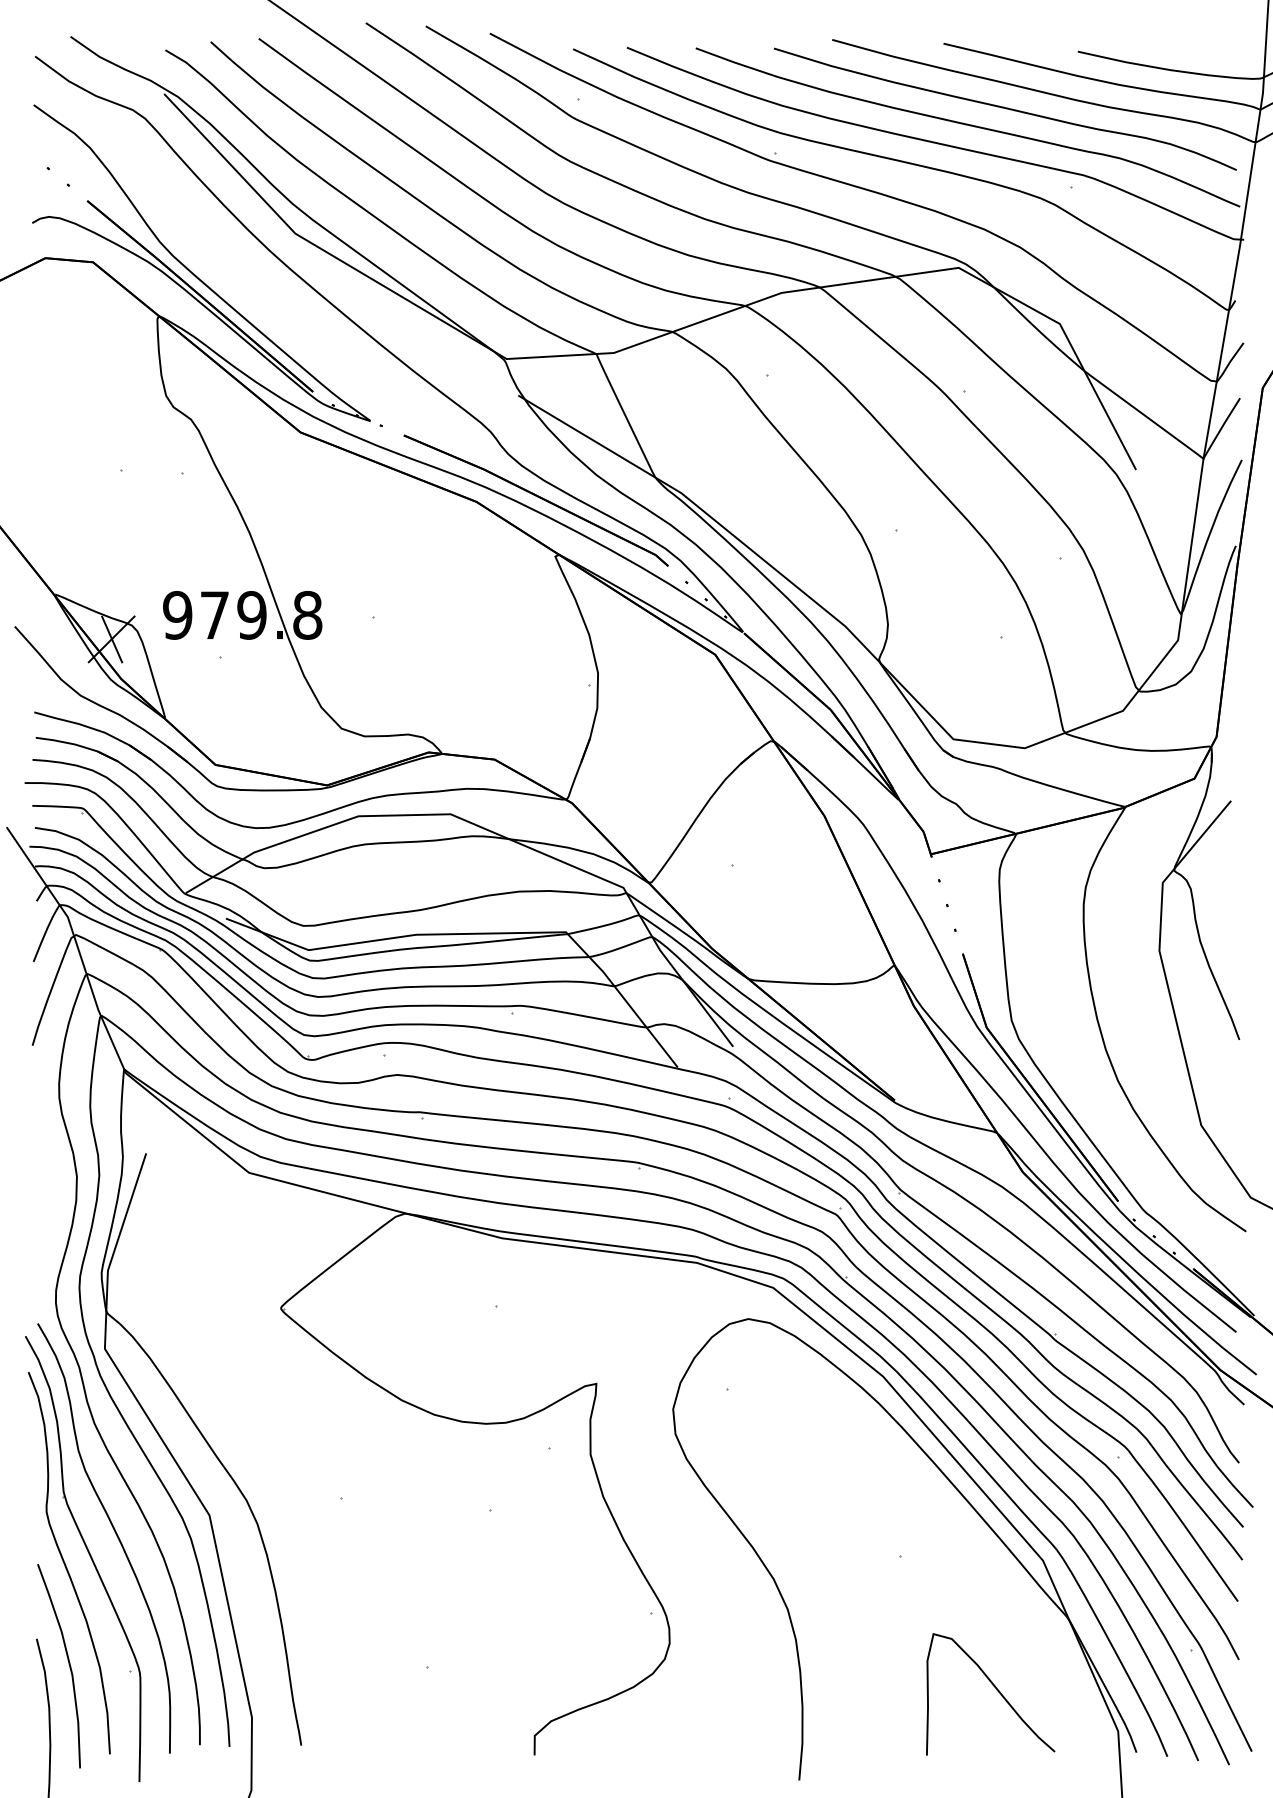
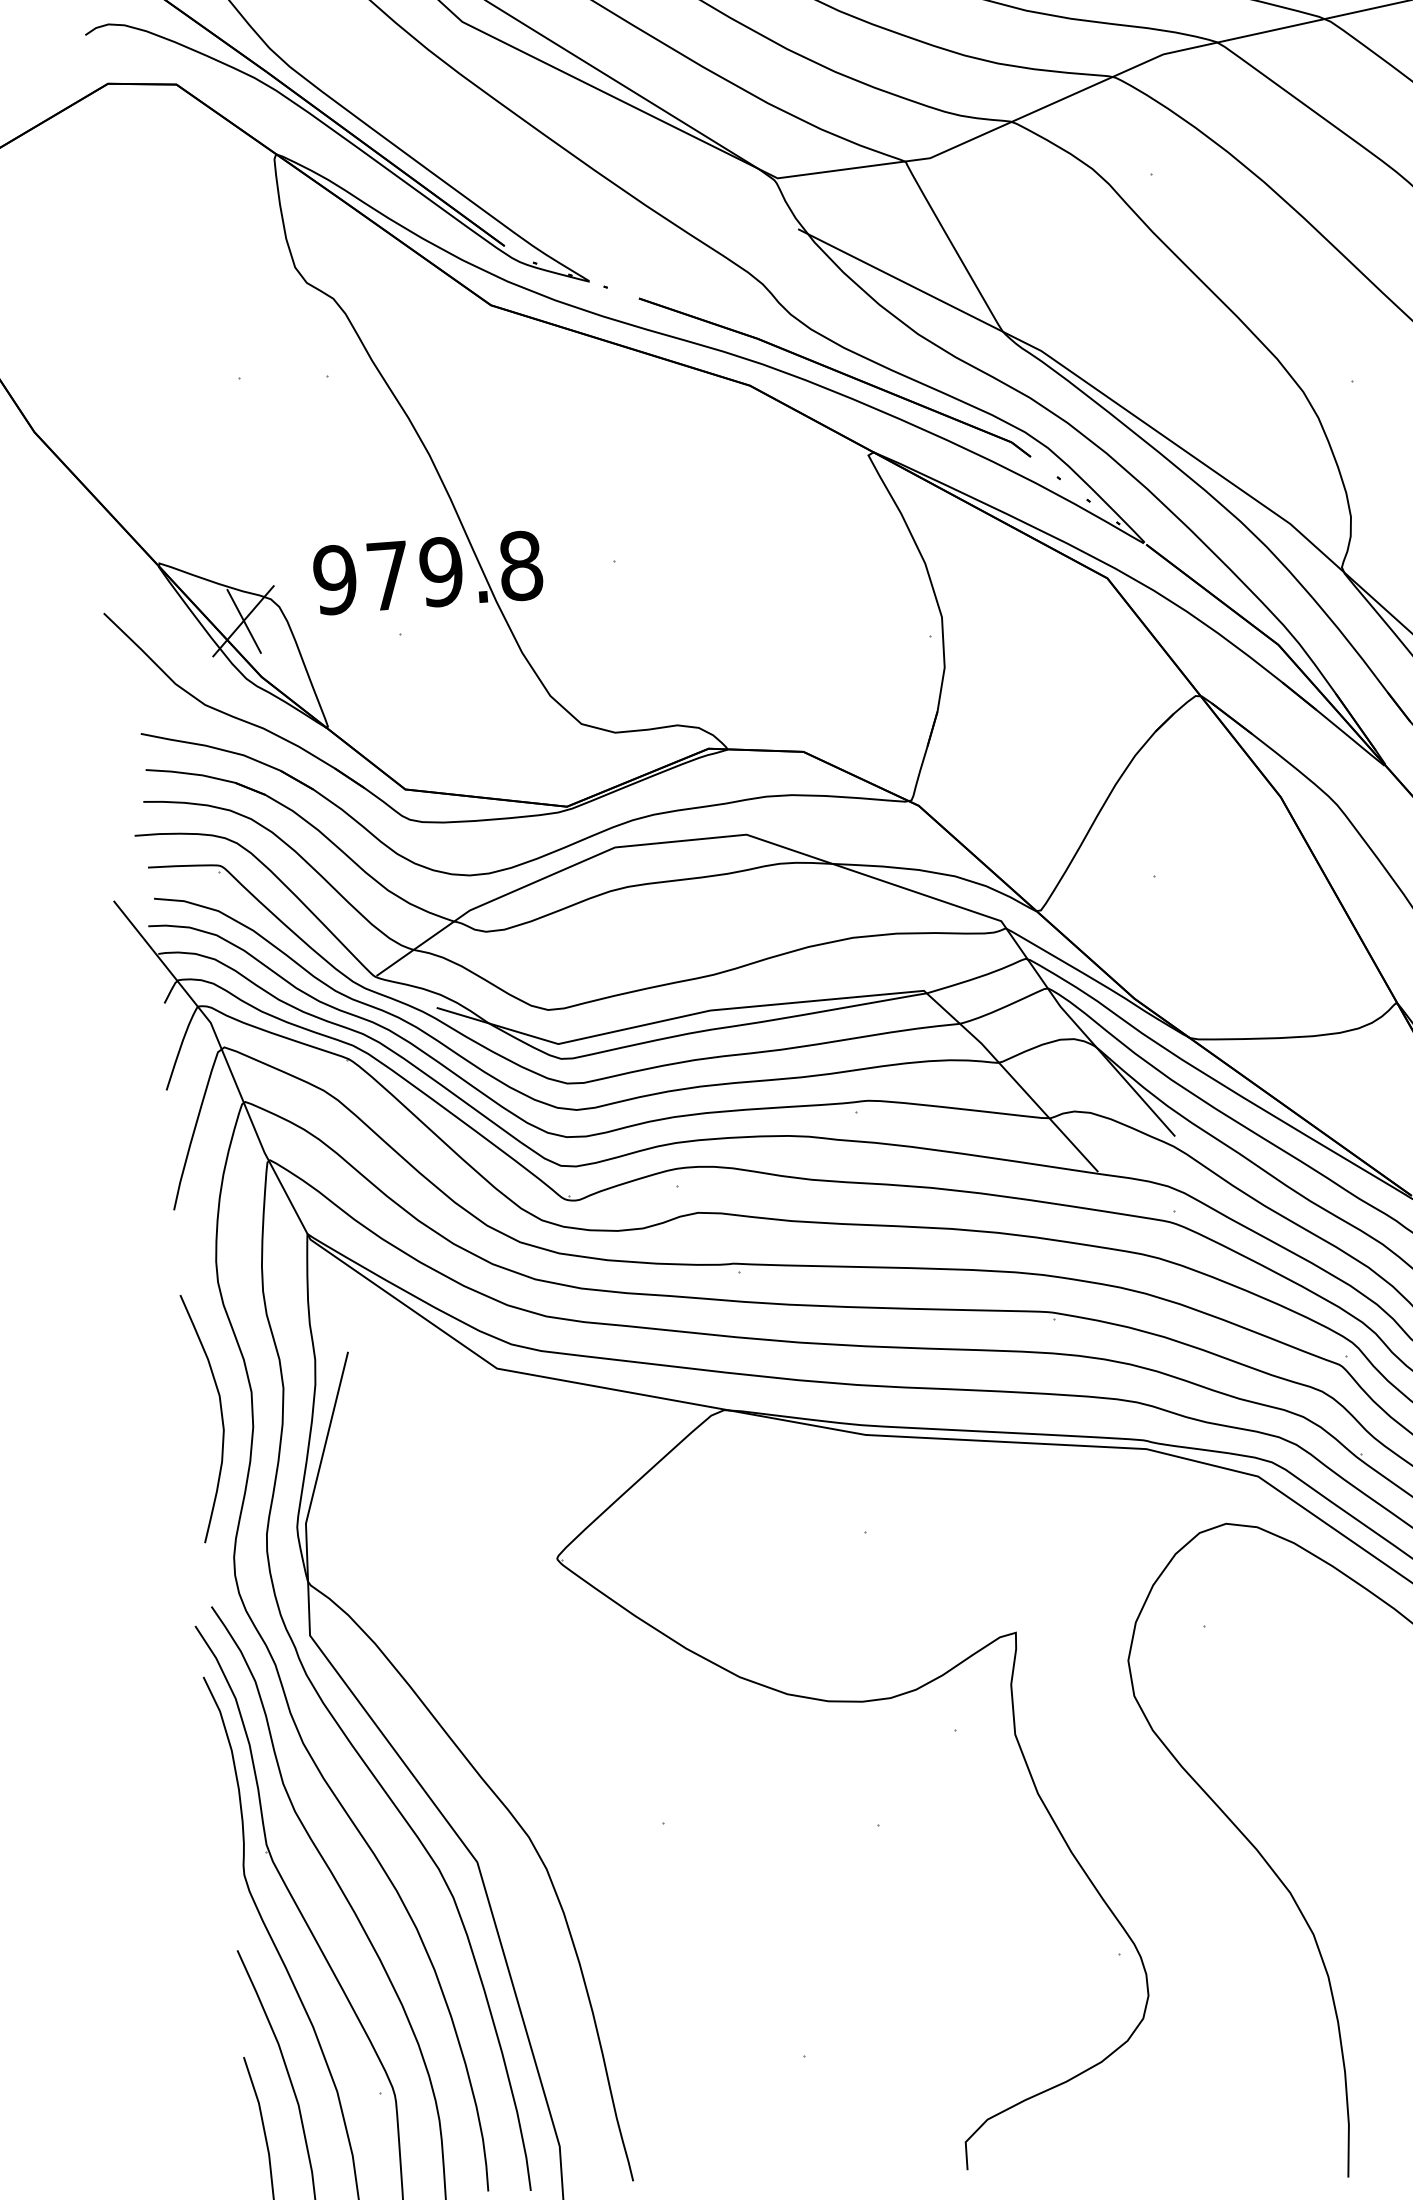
curve: (54, 1192) -> (221, 1417), added

